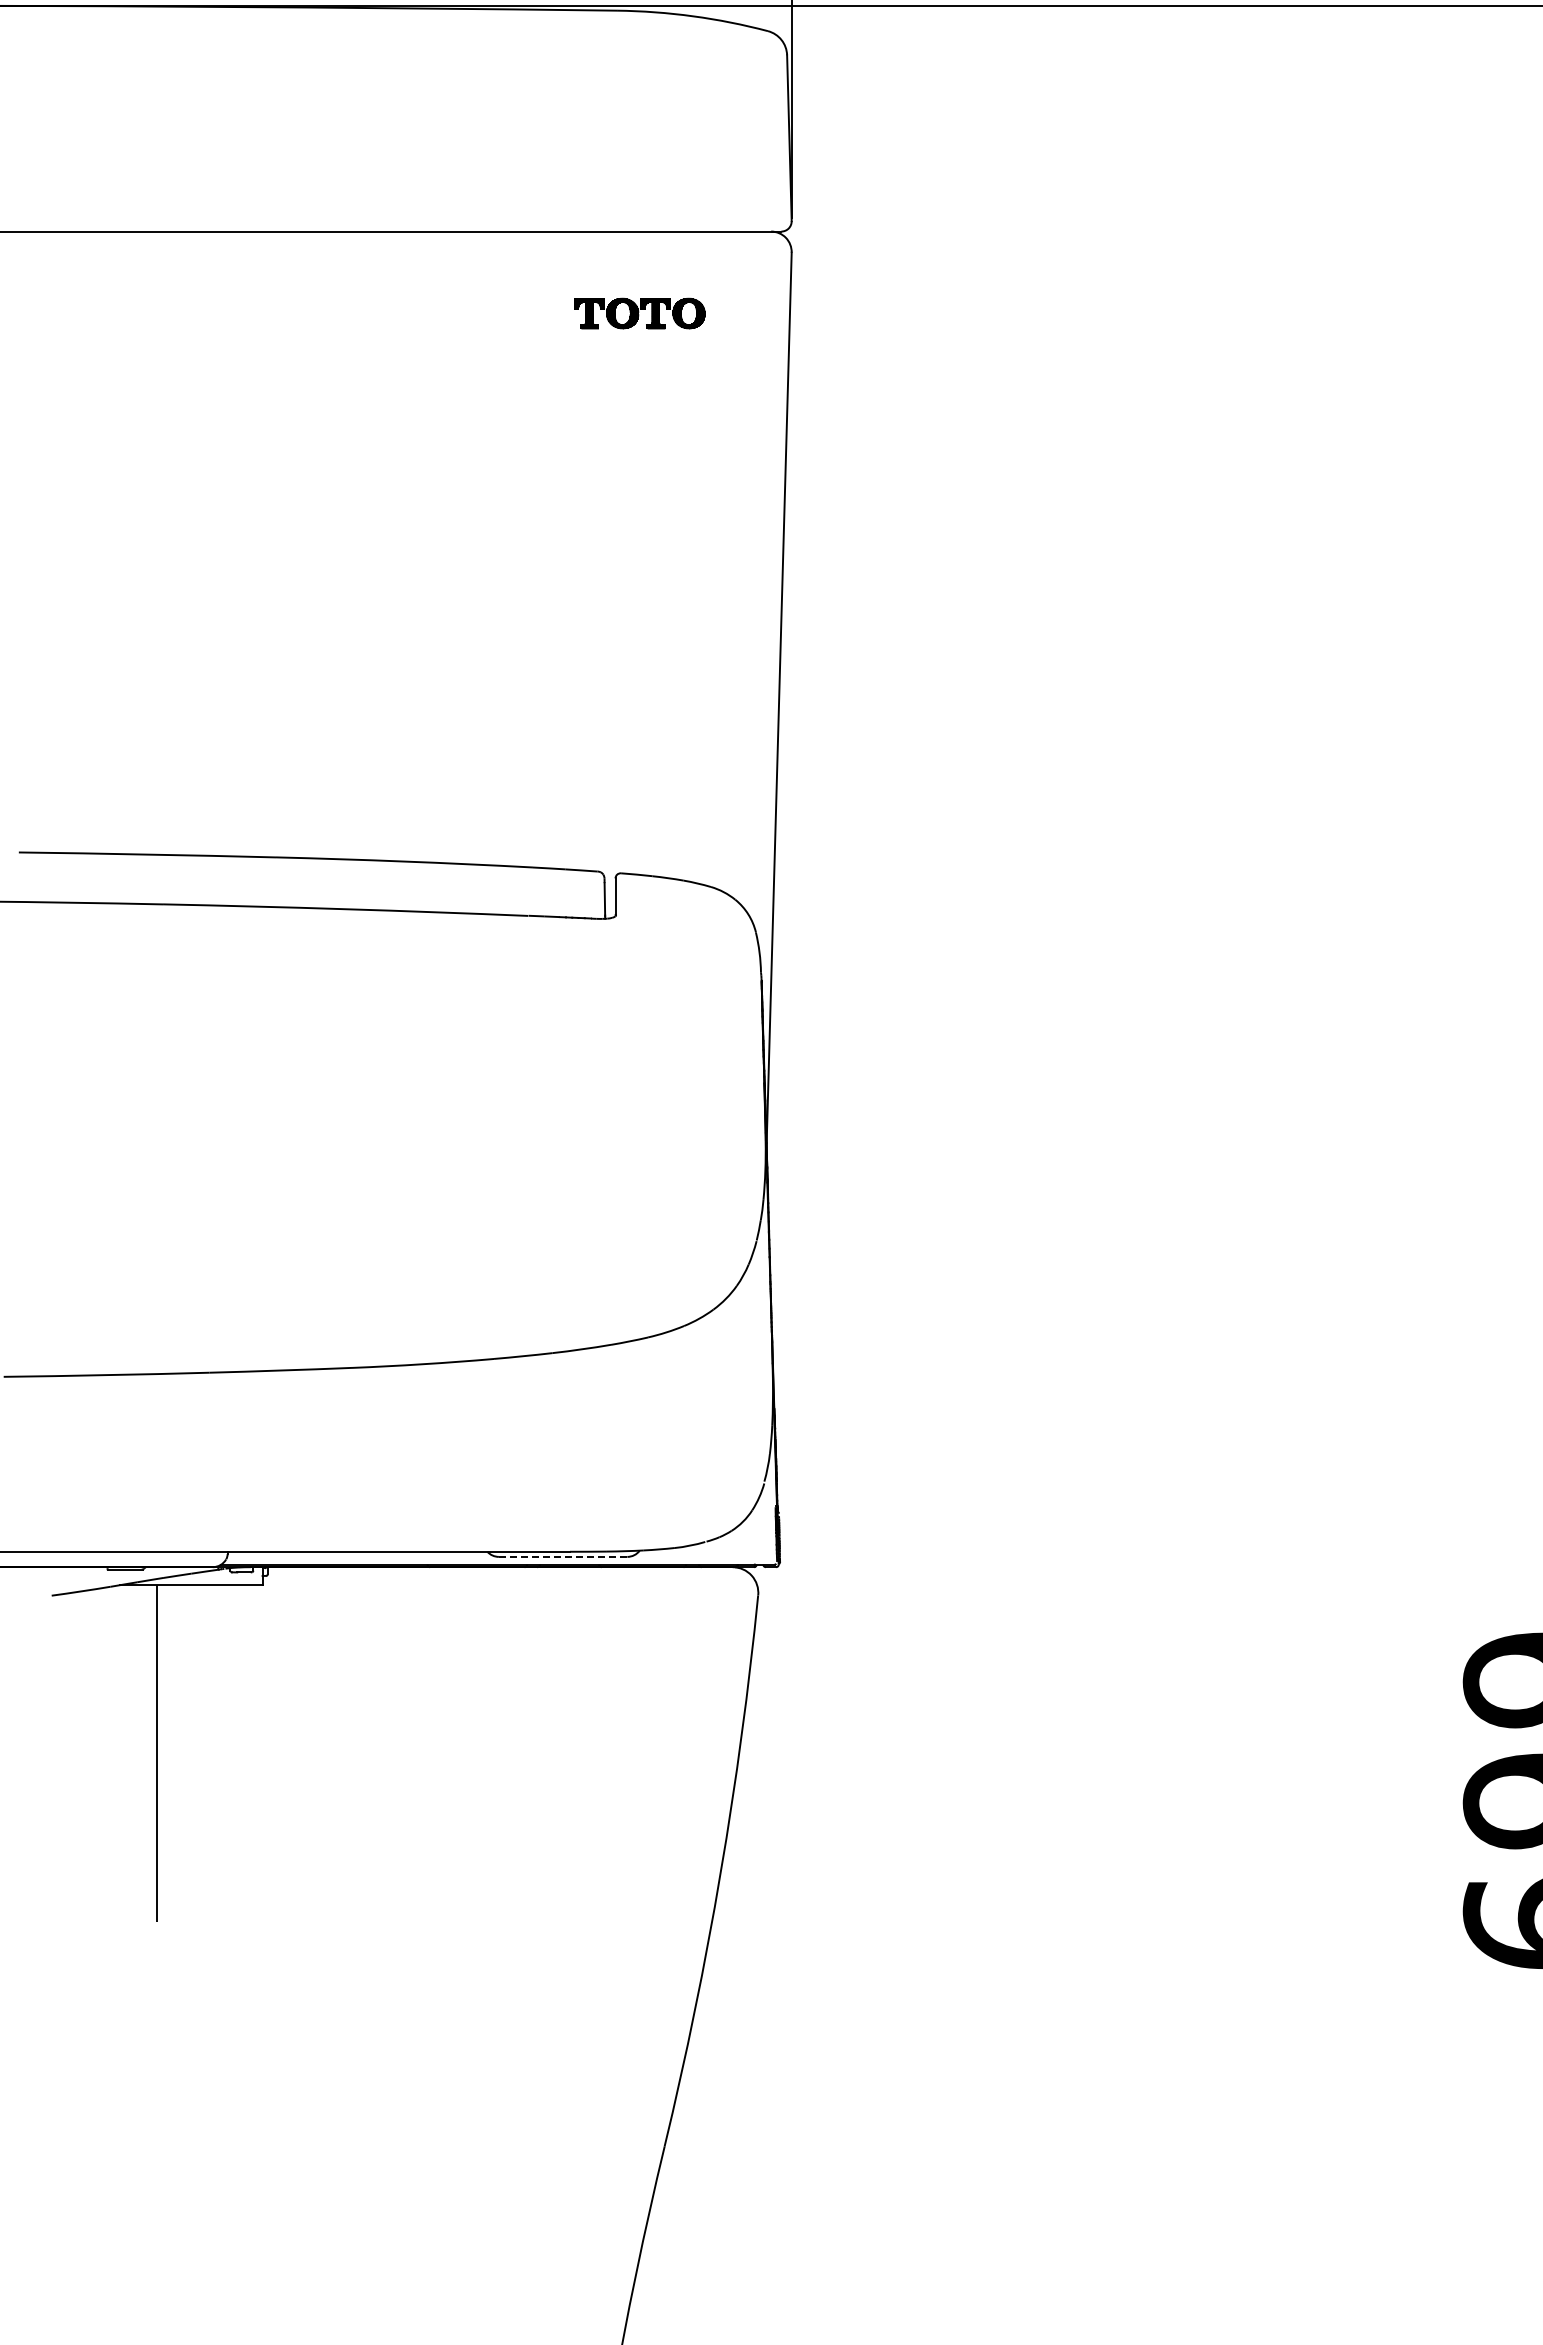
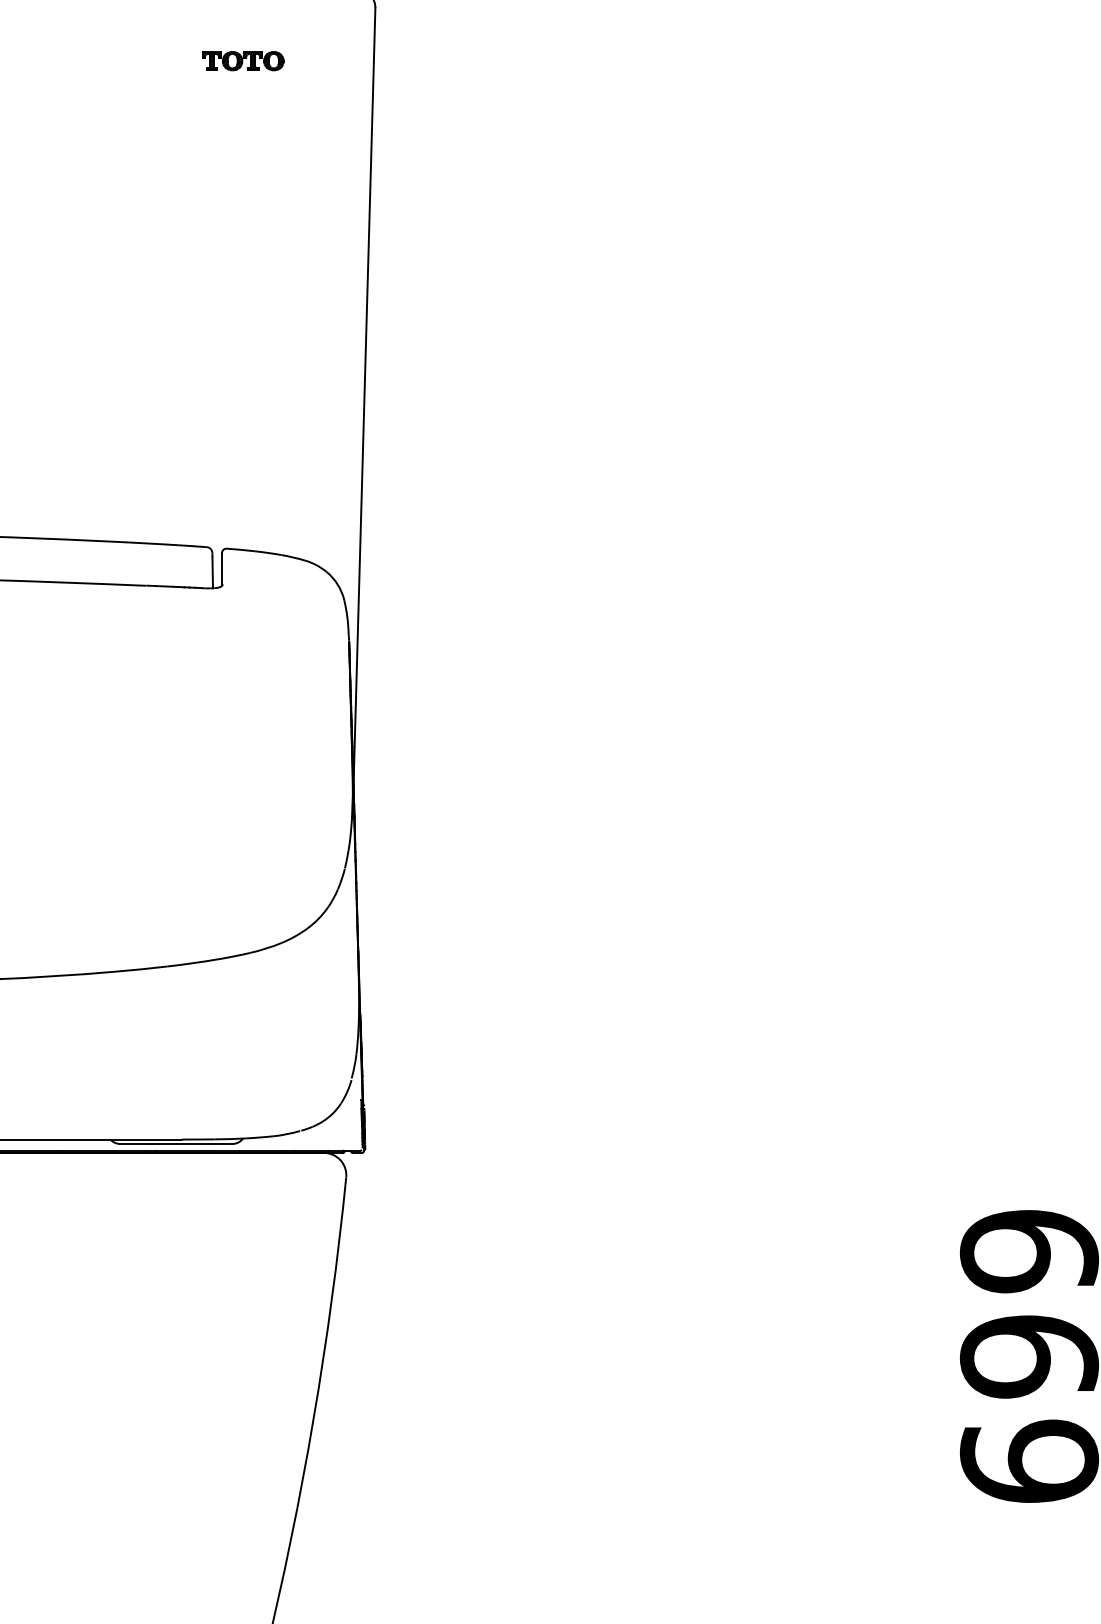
part: (640, 313) -> (243, 61), size x0.71
line: (562, 1556) -> (175, 1143), dashed -> solid

